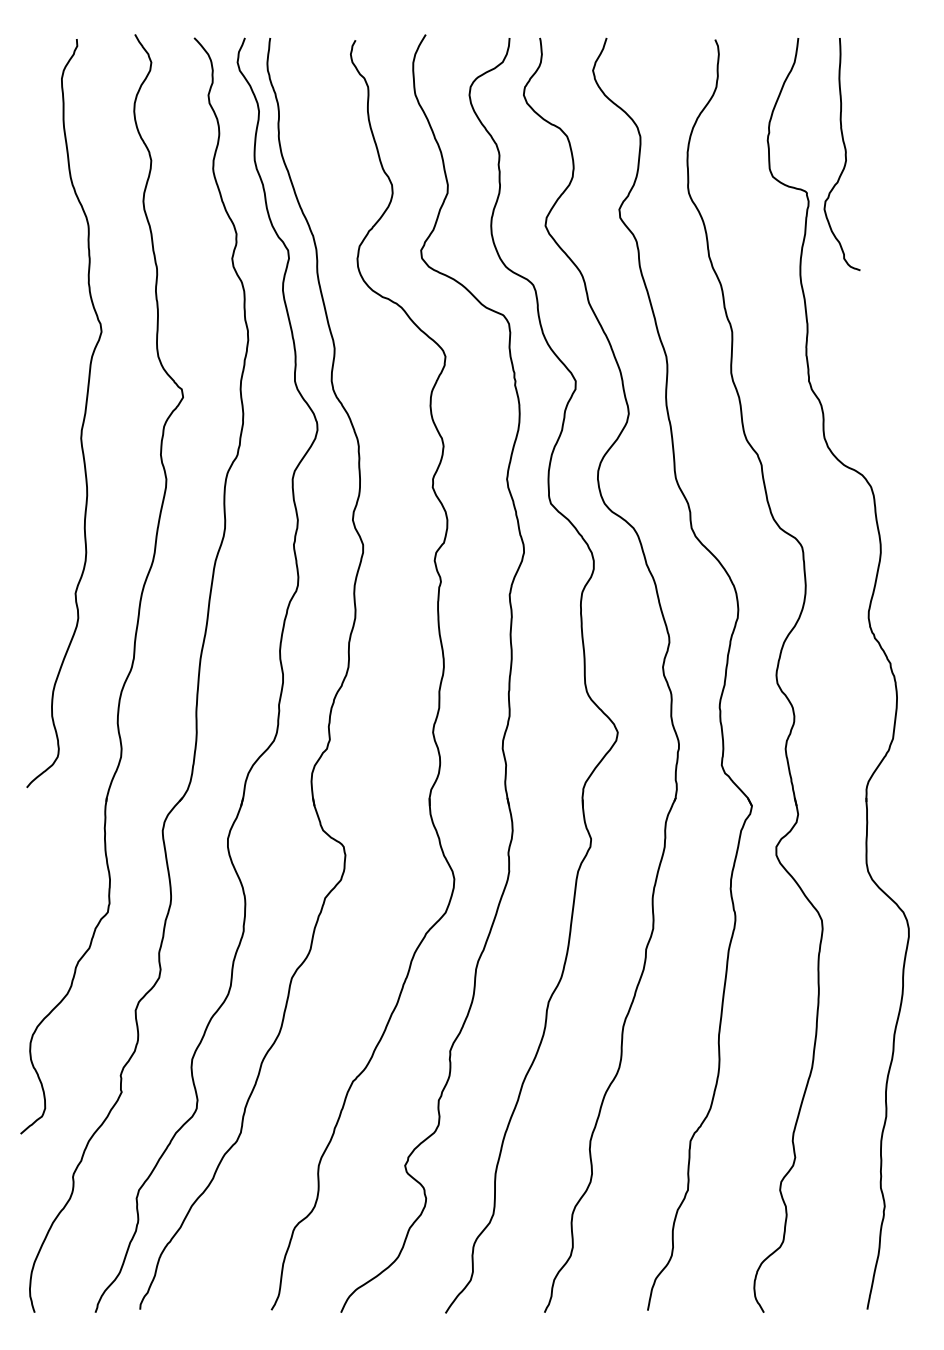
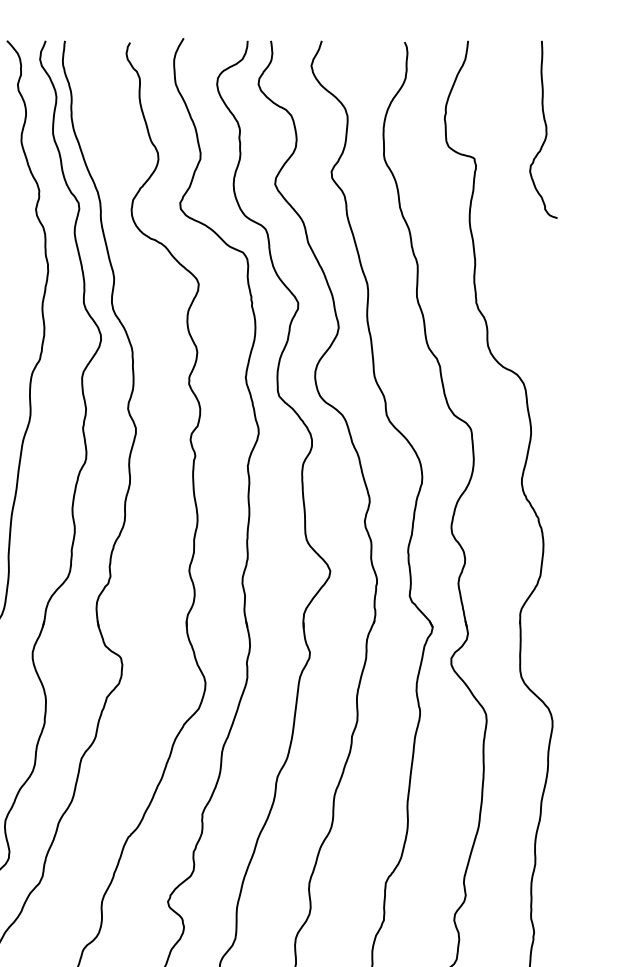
curve: (844, 154) -> (545, 129), moved

